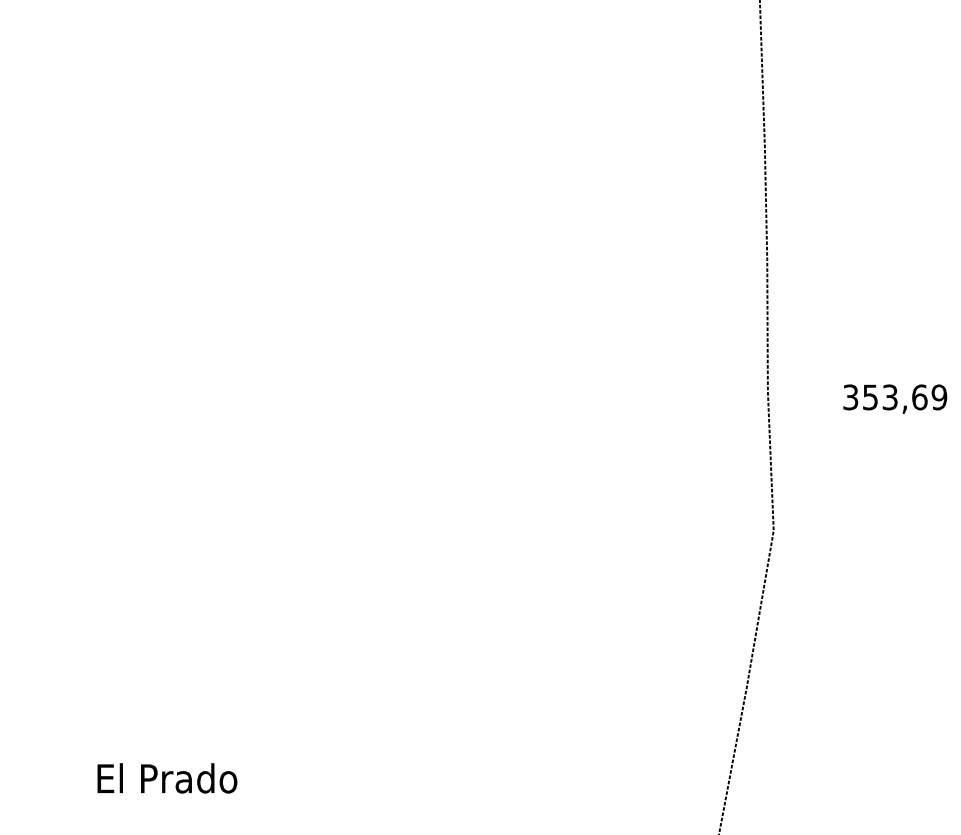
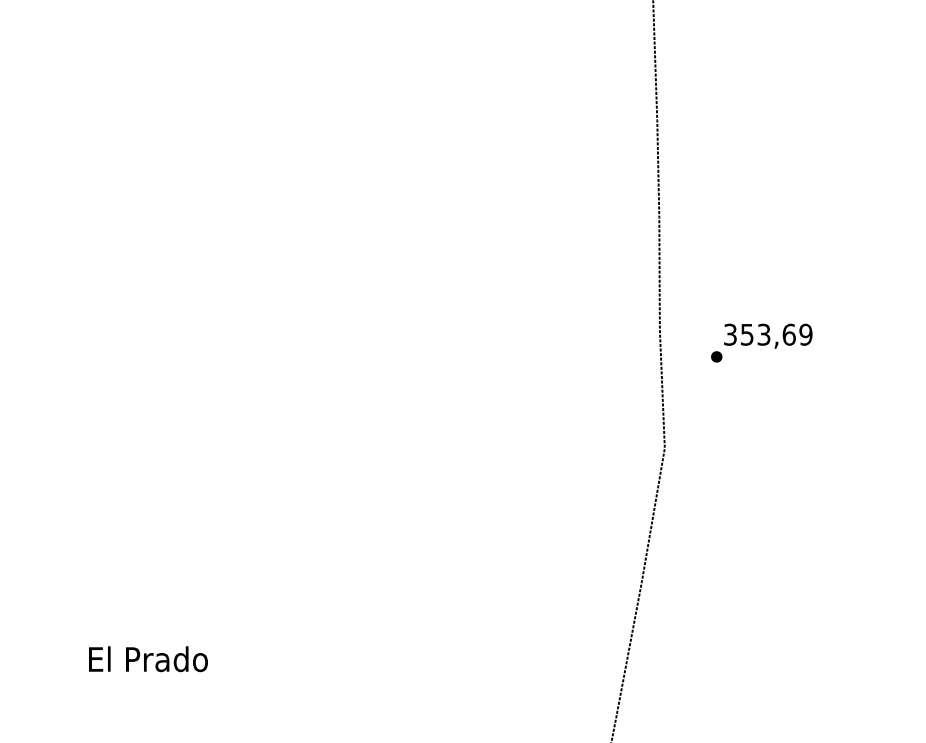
part: (834, 422) -> (716, 356), added

